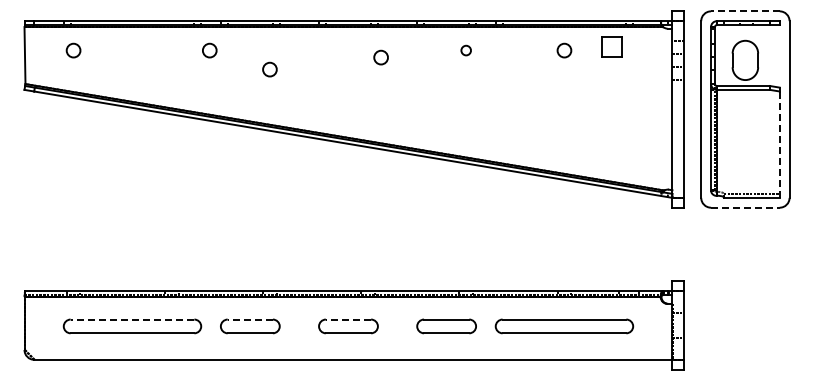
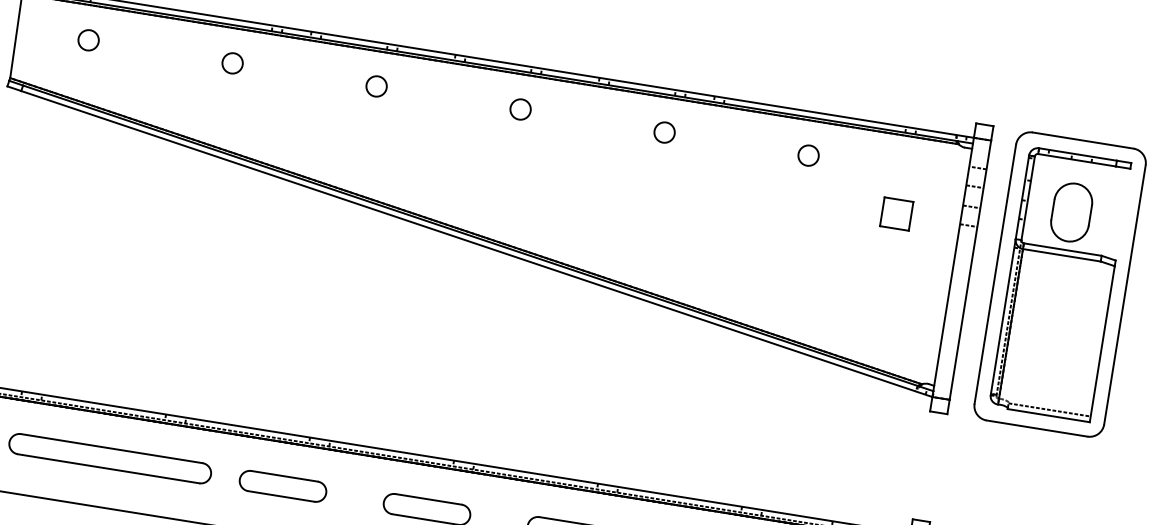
line: (744, 11) -> (1081, 140), dashed -> solid
part: (611, 46) -> (895, 213), moved
circle: (209, 50) -> (232, 63), moved
circle: (465, 50) -> (663, 132), size x1.43
circle: (380, 57) -> (519, 109), moved
circle: (269, 69) -> (376, 86), moved
line: (779, 144) -> (1101, 343), dashed -> solid
line: (745, 207) -> (1037, 428), dashed -> solid
line: (132, 319) -> (111, 448), dashed -> solid
line: (250, 319) -> (284, 476), dashed -> solid
line: (348, 319) -> (428, 499), dashed -> solid

